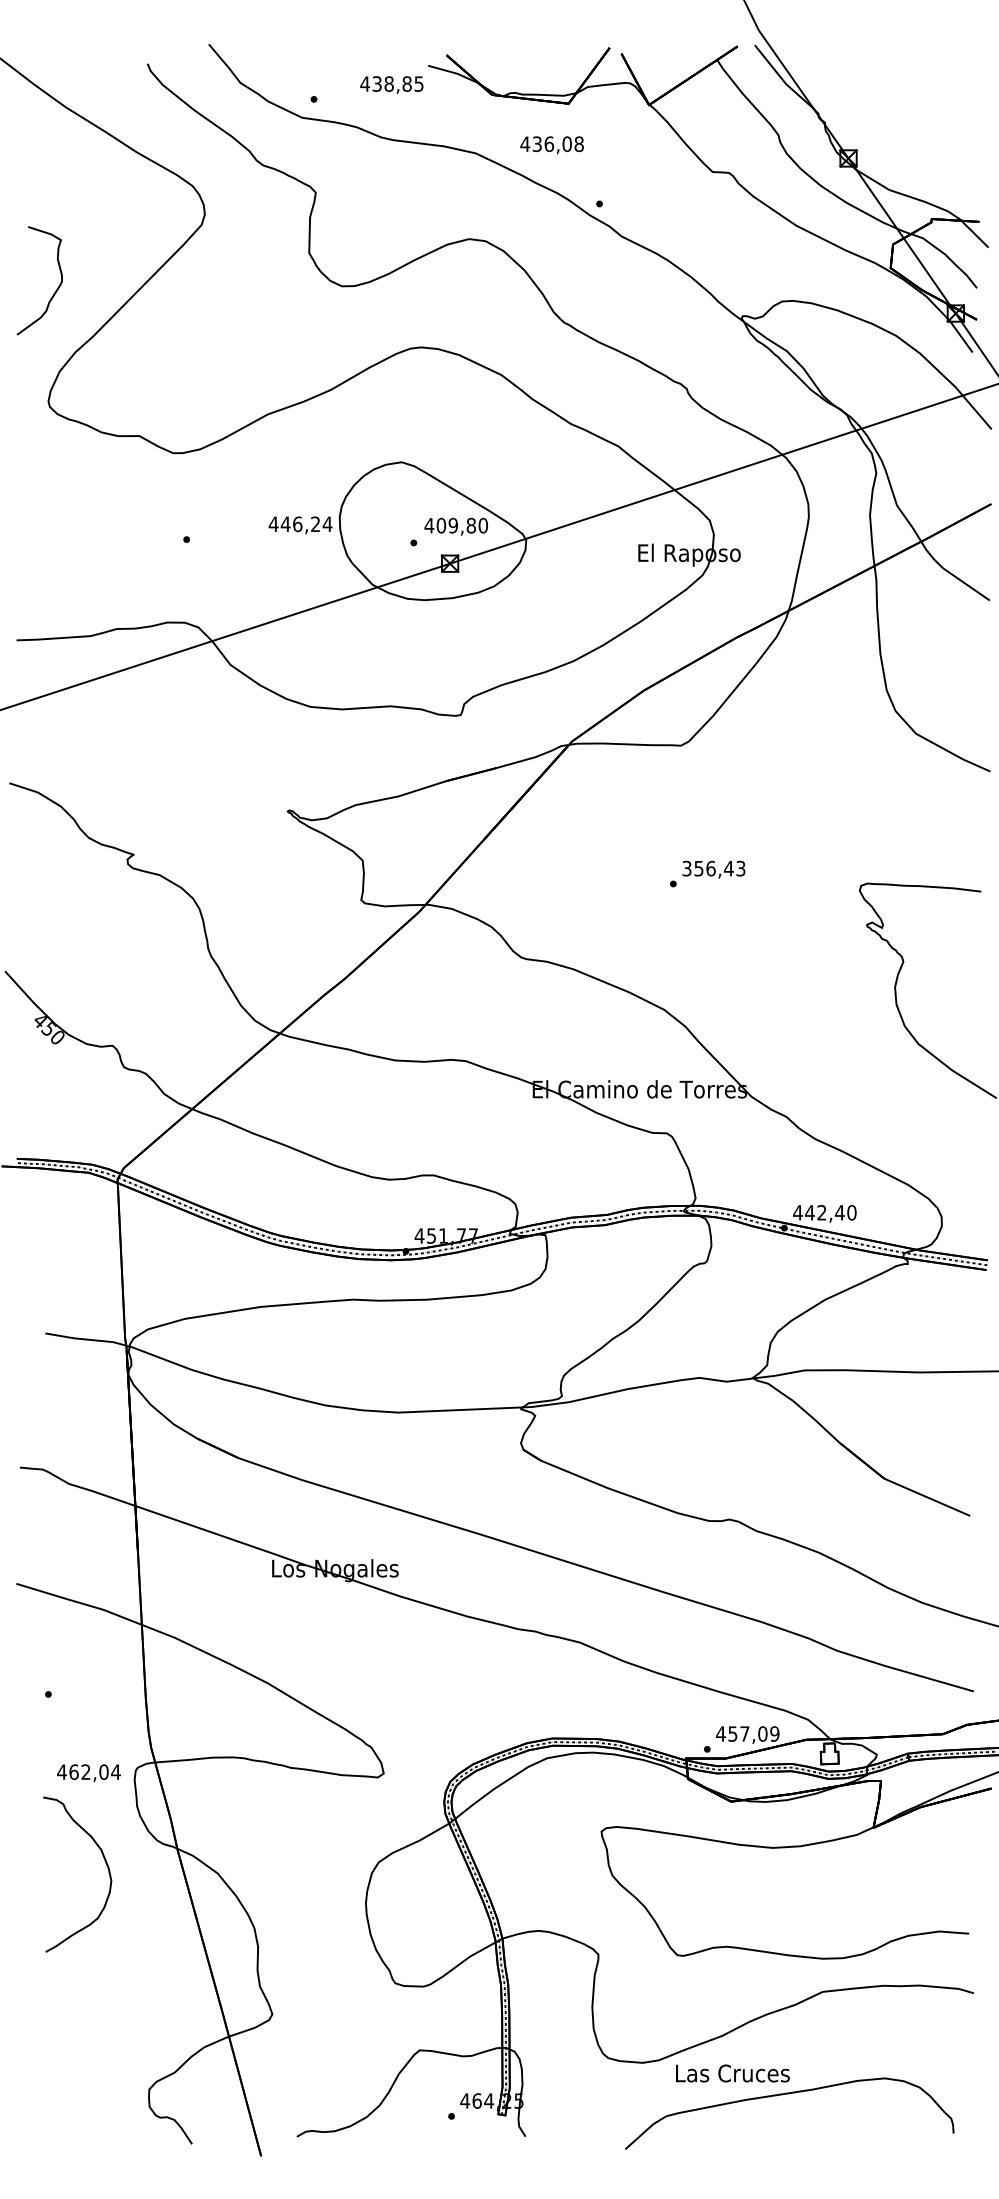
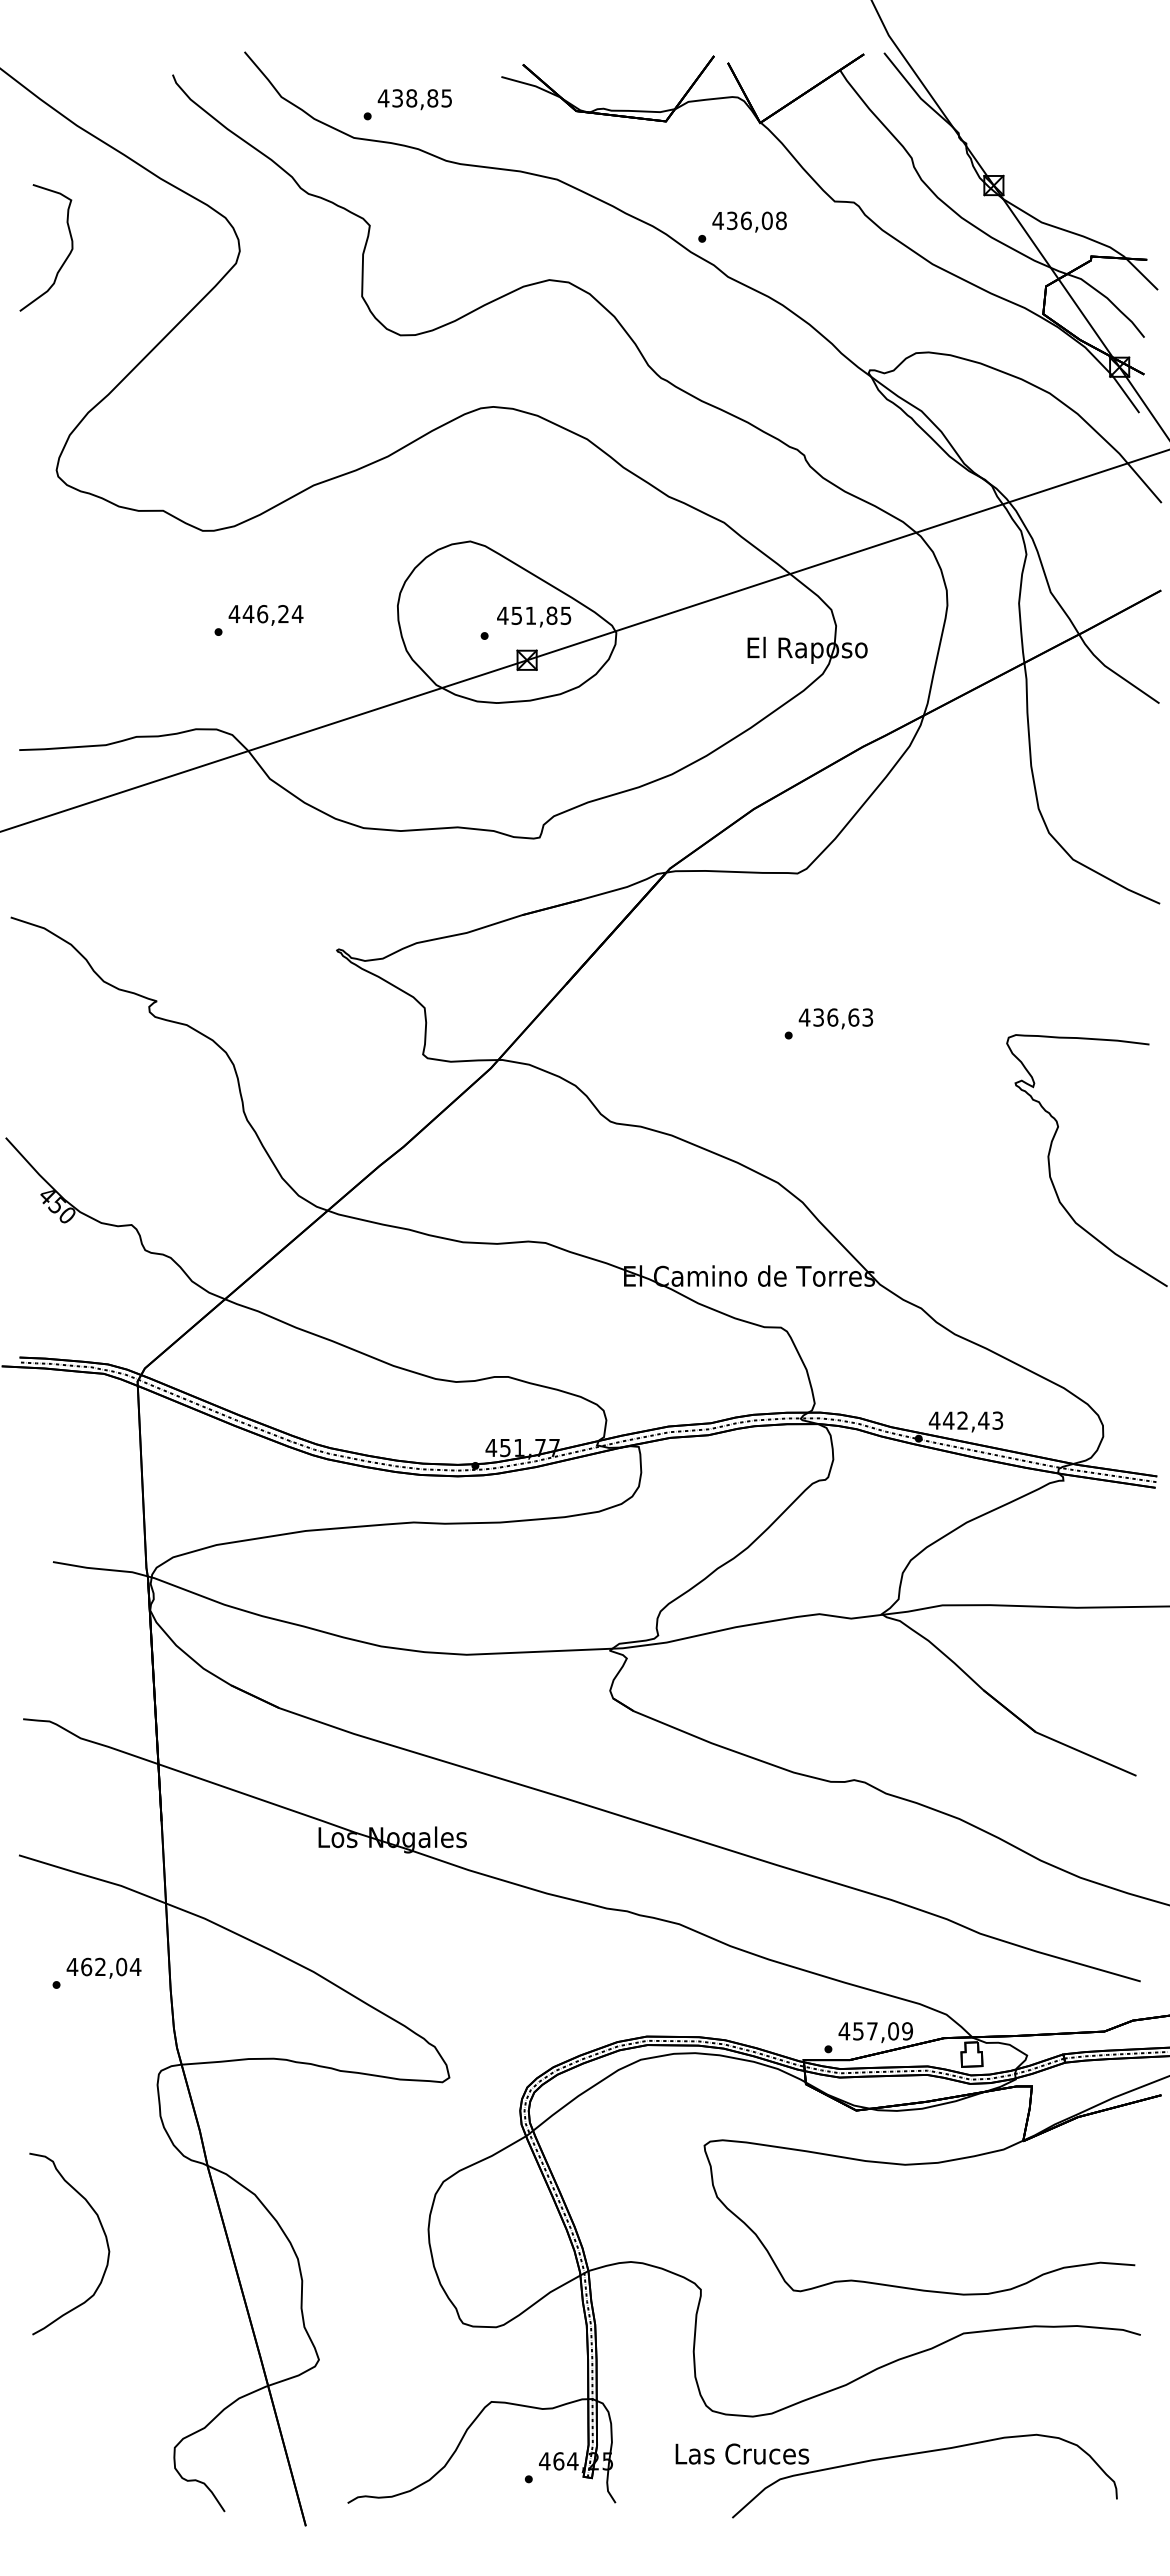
text: (391, 84) -> (414, 99), moved
text: (551, 144) -> (749, 221), moved
curve: (56, 289) -> (65, 258), moved
text: (300, 525) -> (265, 615), moved
text: (462, 525) -> (541, 615), 409,80 -> 451,85
text: (707, 868) -> (828, 1017), 356,43 -> 436,63
text: (851, 1212) -> (997, 1420), 442,40 -> 442,43
text: (88, 1772) -> (103, 1967), moved
curve: (104, 1861) -> (101, 2228), moved
text: (732, 2073) -> (742, 2453), moved

